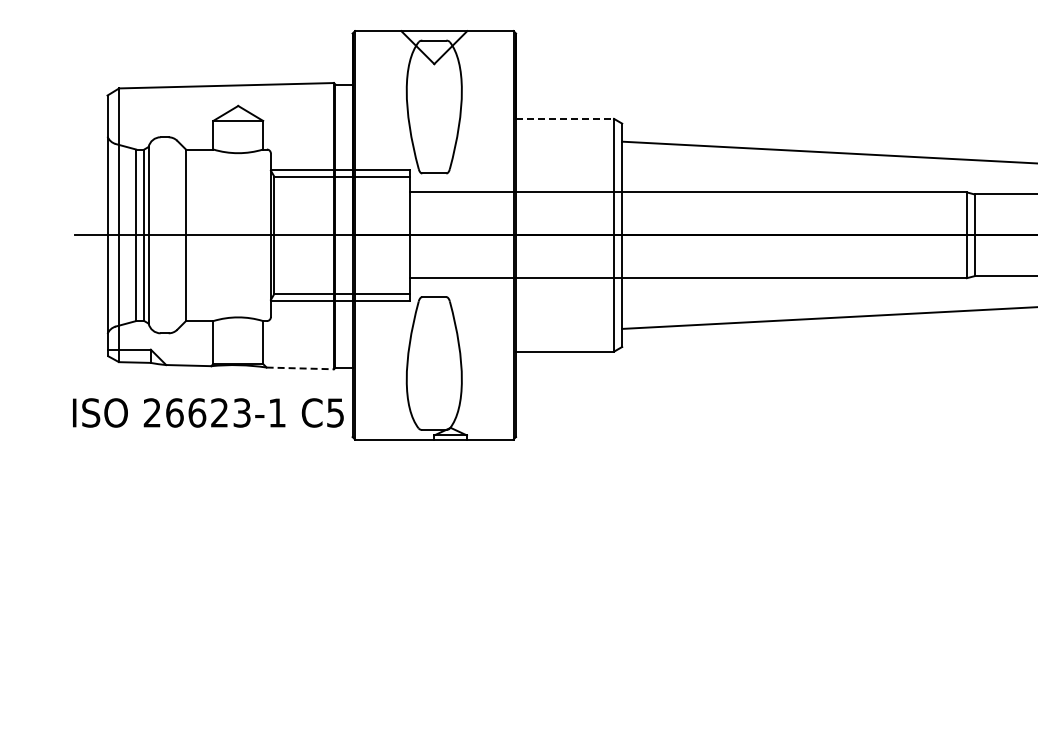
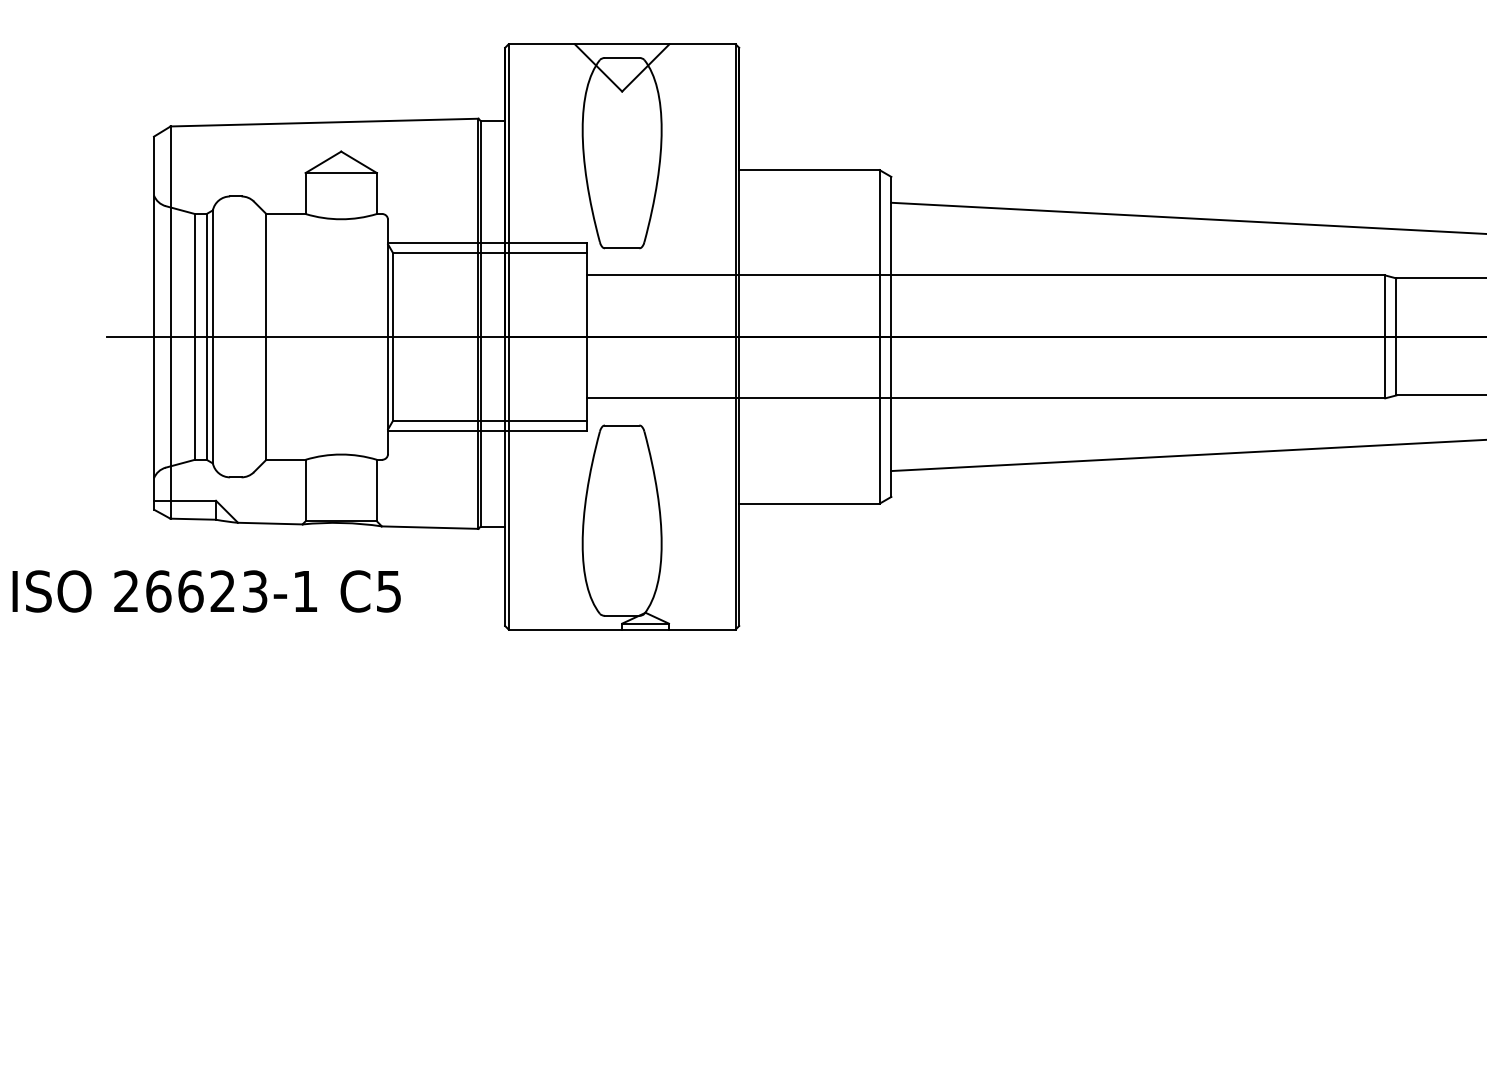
line: (565, 118) -> (810, 169), dashed -> solid
line: (300, 368) -> (430, 527), dashed -> solid
text: (208, 412) -> (206, 590), moved

